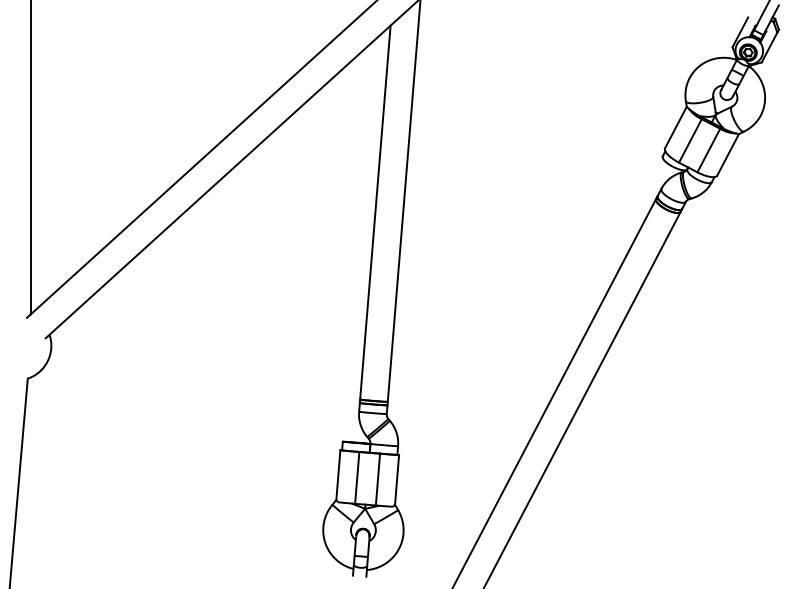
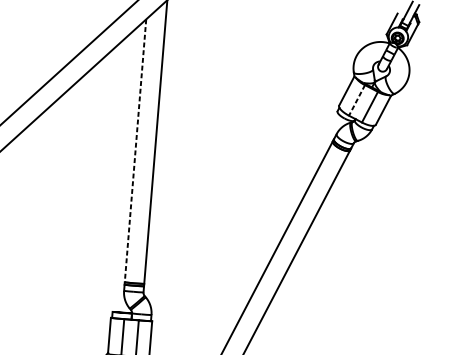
line: (690, 140) -> (357, 100), solid -> dashed
line: (375, 212) -> (135, 150), solid -> dashed

